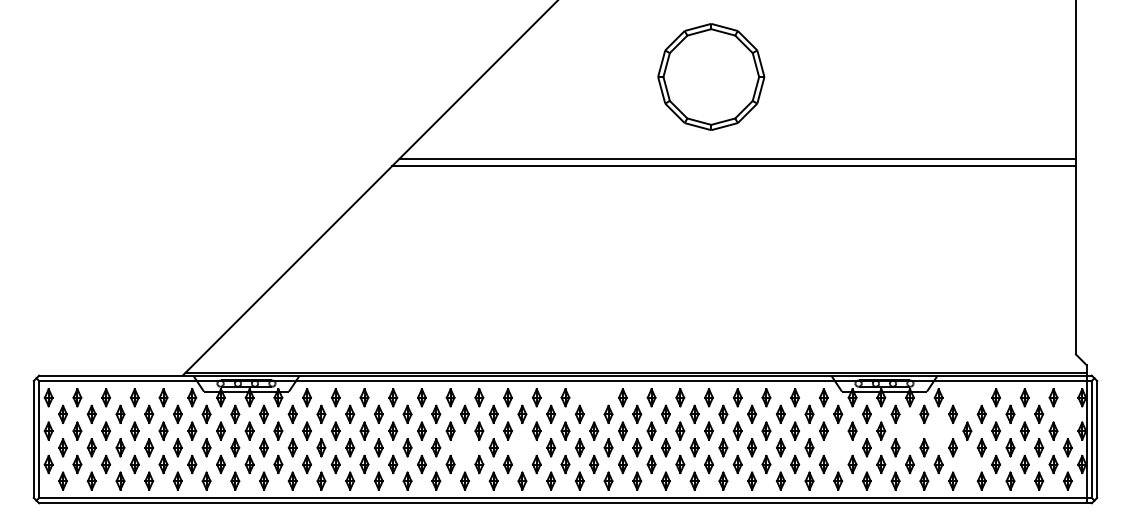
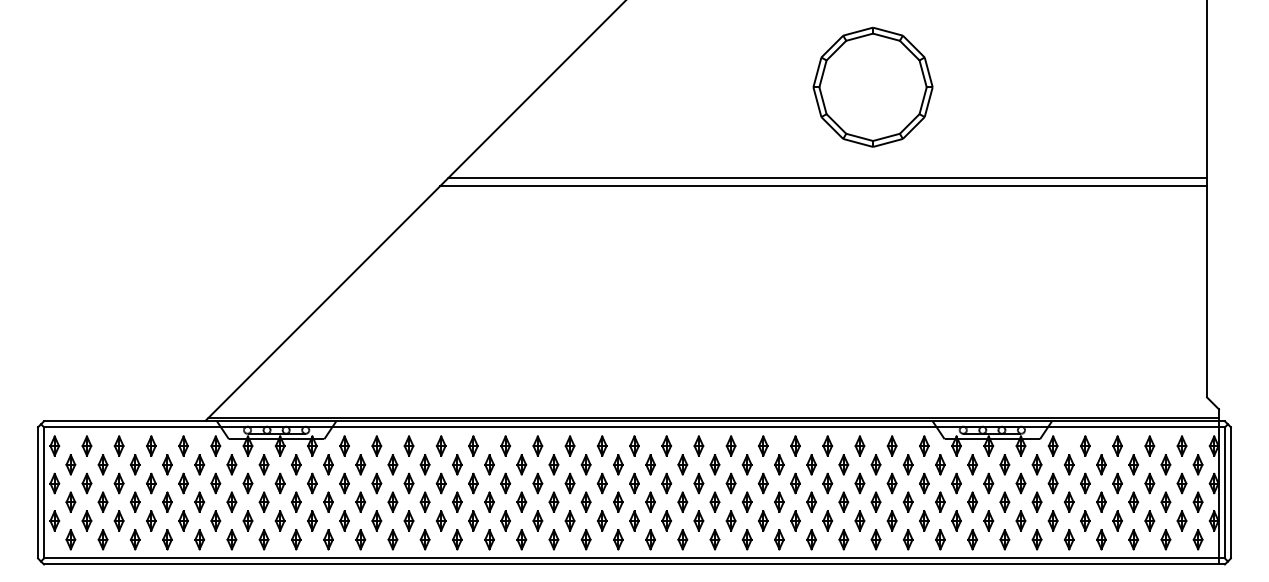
part: (710, 76) -> (872, 86), moved
part: (594, 397) -> (666, 445), added
part: (967, 397) -> (1085, 445), added
part: (1067, 414) -> (1197, 464), added
part: (909, 431) -> (1020, 483), added
part: (938, 431) -> (1052, 483), added
part: (464, 447) -> (521, 501), added
part: (521, 447) -> (585, 501), added
part: (838, 447) -> (940, 501), added
part: (967, 464) -> (1085, 520), added

